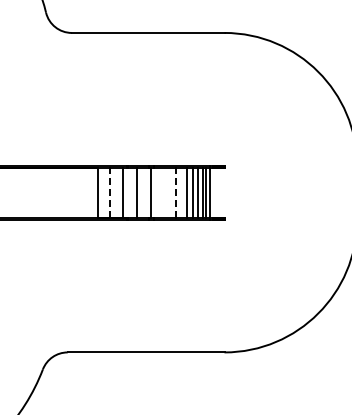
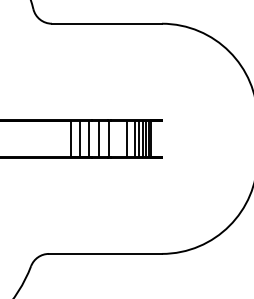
line: (110, 192) -> (79, 138), dashed -> solid
line: (175, 192) -> (126, 138), dashed -> solid

